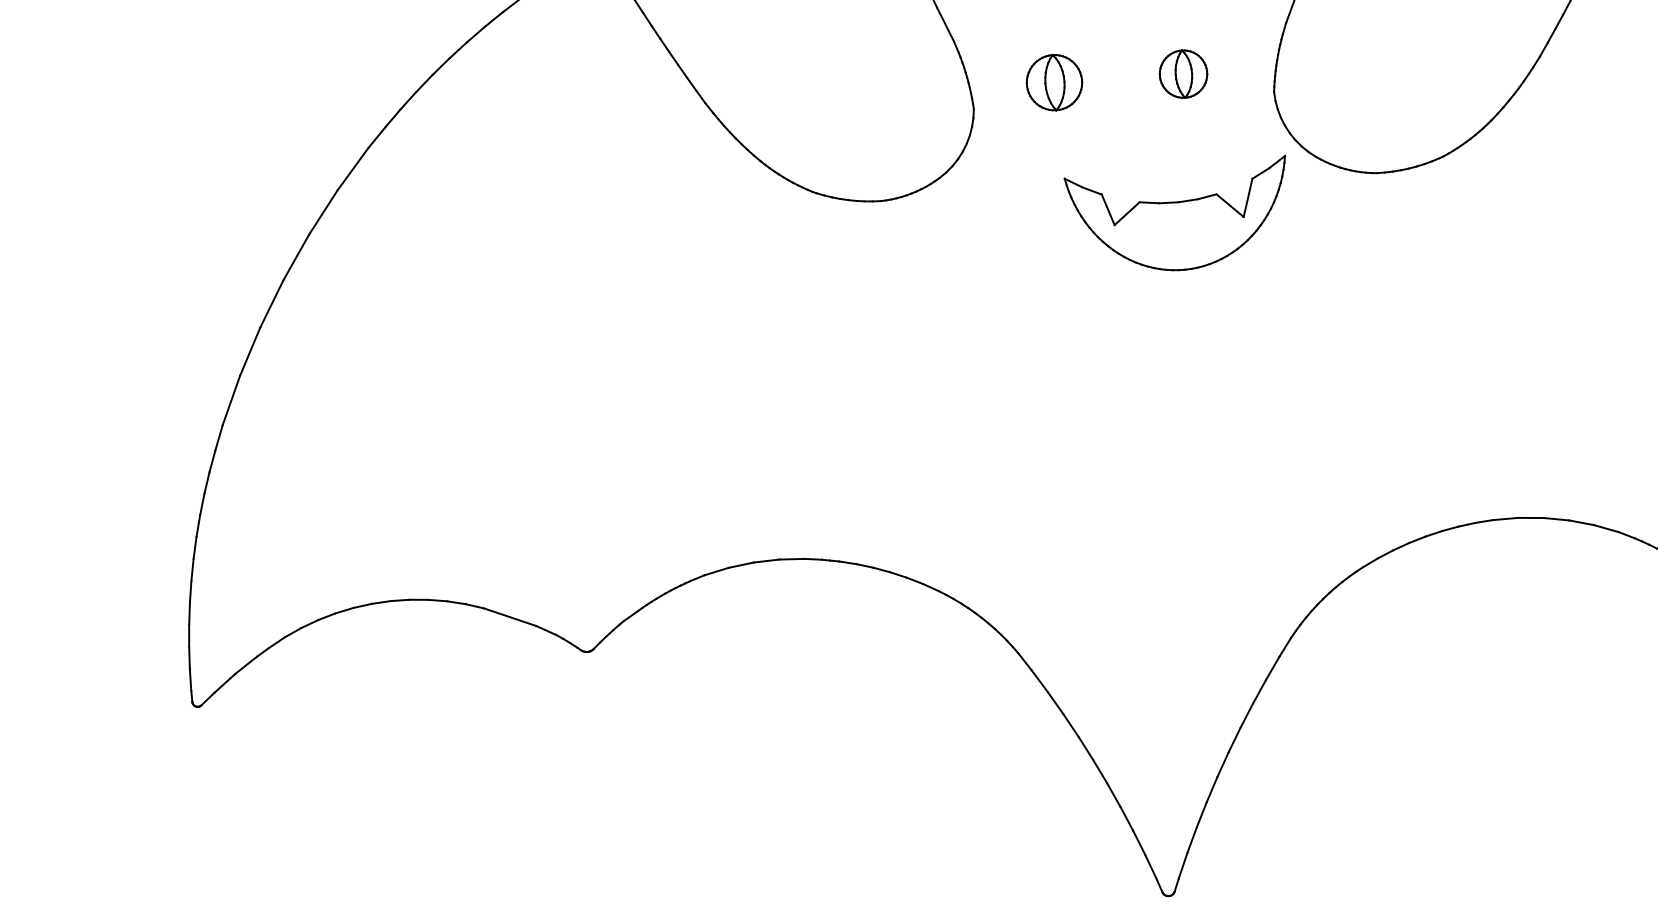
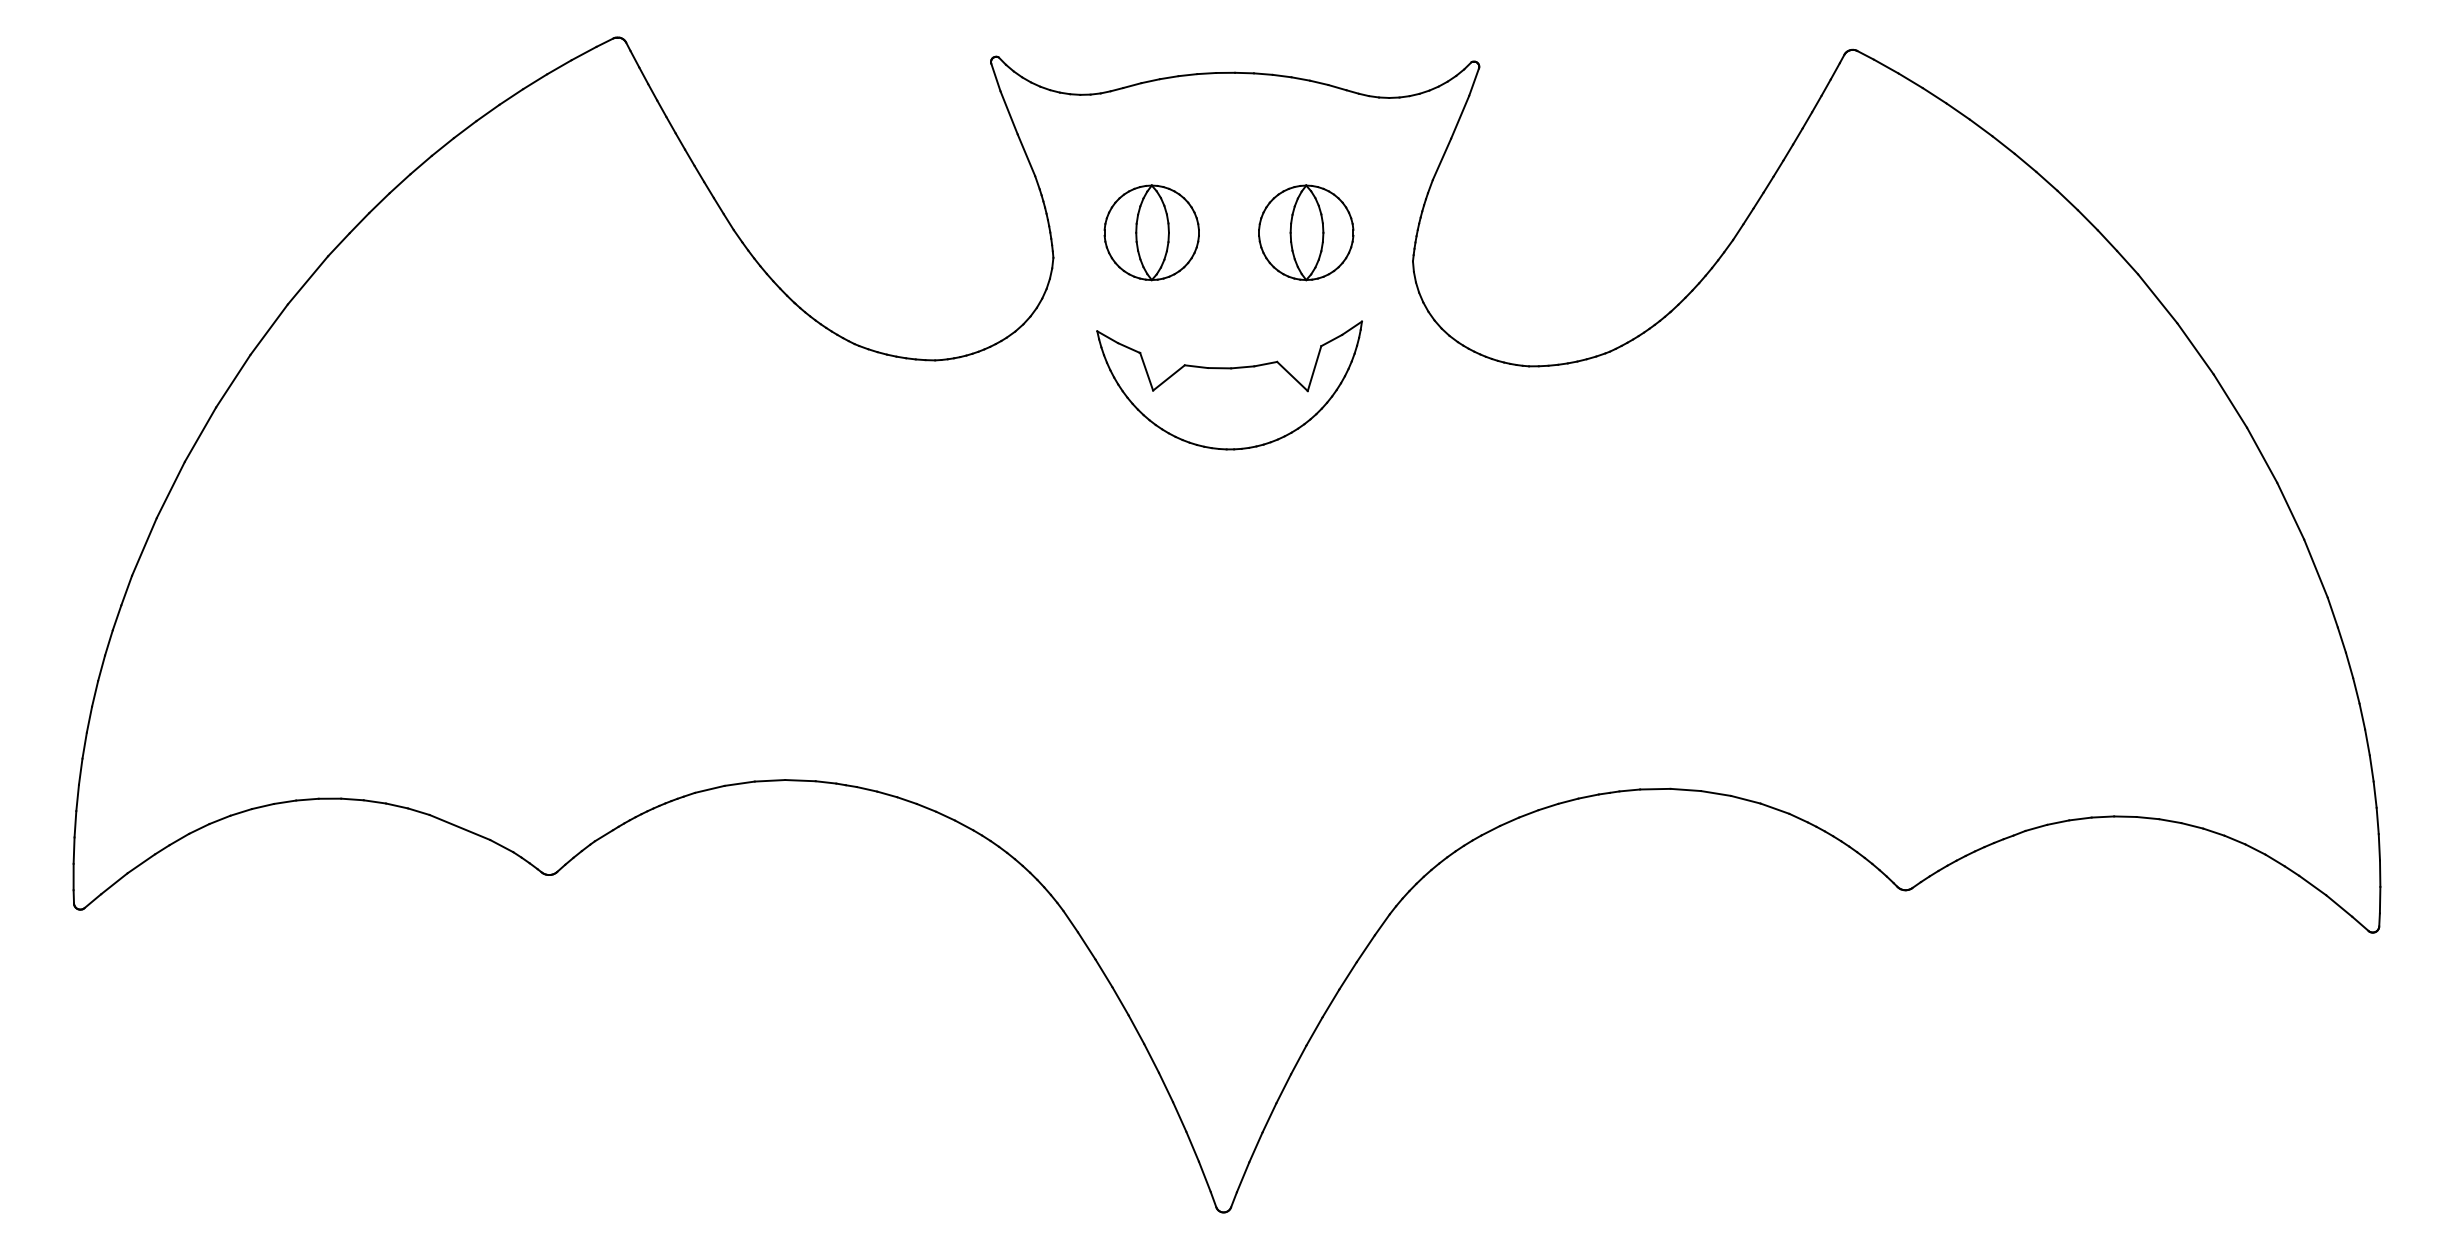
part: (1183, 73) -> (1306, 232), size x1.67
part: (1054, 82) -> (1151, 232), size x1.43
part: (1178, 216) -> (1229, 385), moved

